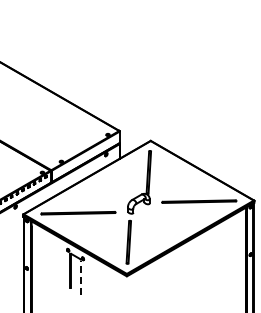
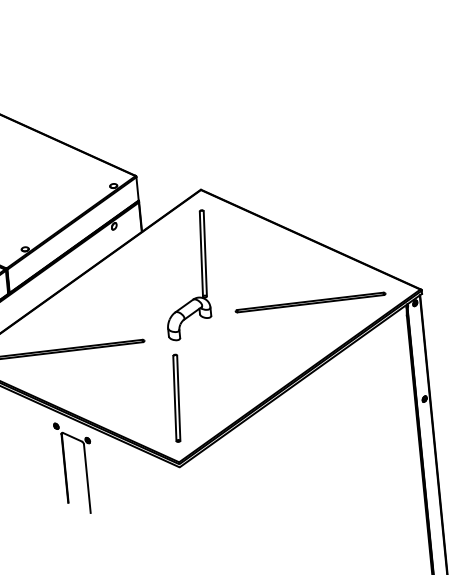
line: (80, 277) -> (86, 478), dashed -> solid

